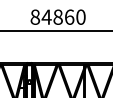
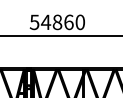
text: (35, 16) -> (34, 21), 84860 -> 54860

